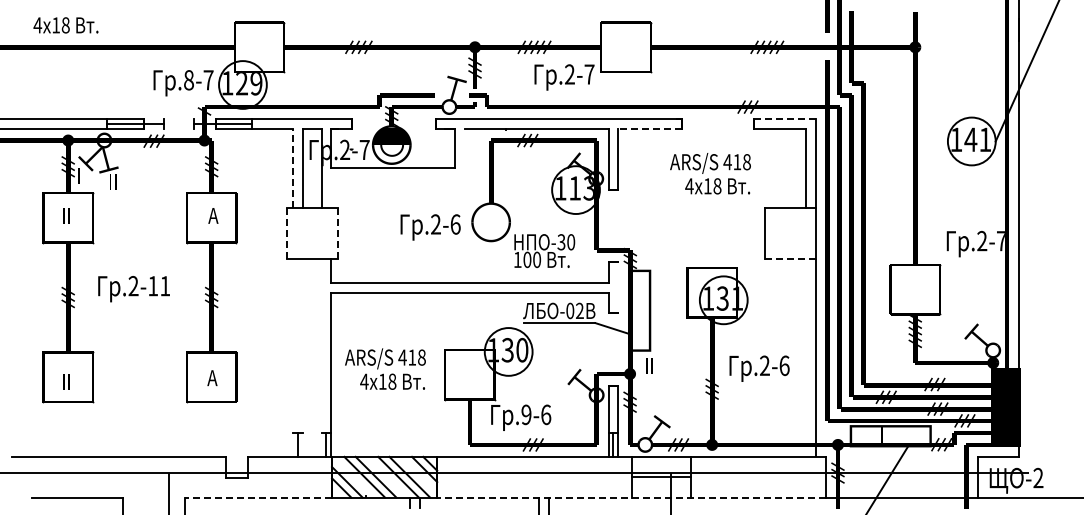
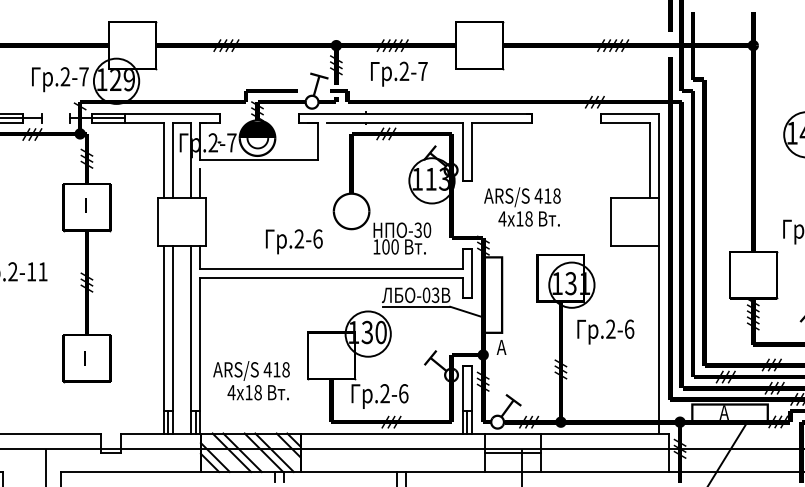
text: (564, 77) -> (399, 74), moved
text: (188, 80) -> (65, 77), .8-7 -> .2-7
line: (785, 119) -> (630, 113), dashed -> solid
line: (650, 128) -> (502, 122), dashed -> solid
line: (292, 168) -> (163, 160), dashed -> solid
text: (710, 173) -> (522, 206), moved
line: (331, 192) -> (200, 183), added
text: (213, 215) -> (88, 204), A -> I
text: (430, 227) -> (294, 241), moved
line: (286, 233) -> (157, 221), dashed -> solid
line: (337, 234) -> (206, 222), dashed -> solid
line: (789, 259) -> (634, 246), dashed -> solid
line: (618, 287) -> (472, 273), added
text: (579, 311) -> (435, 295), -02 -> -03
line: (292, 357) -> (163, 339), added
line: (302, 357) -> (172, 339), added
line: (321, 357) -> (190, 339), added
text: (649, 365) -> (501, 346), II -> A
text: (385, 368) -> (251, 380), moved
text: (759, 368) -> (605, 331), moved
text: (212, 378) -> (87, 359), A -> I
text: (526, 415) -> (385, 394), .9-6 -> .2-6
text: (884, 434) -> (724, 412), I -> A
line: (258, 497) -> (131, 471), dashed -> solid
line: (631, 497) -> (484, 471), dashed -> solid

